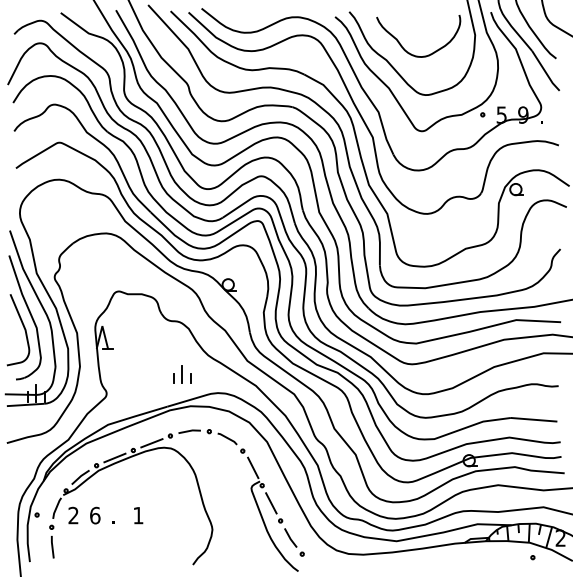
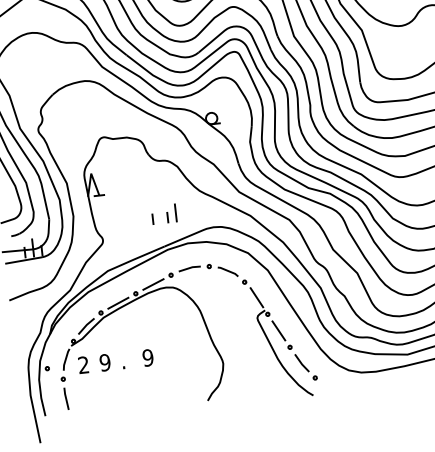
line: (190, 378) -> (152, 219), moved
text: (95, 515) -> (105, 362), 6 -> 9
text: (138, 515) -> (148, 357), 1 -> 9

